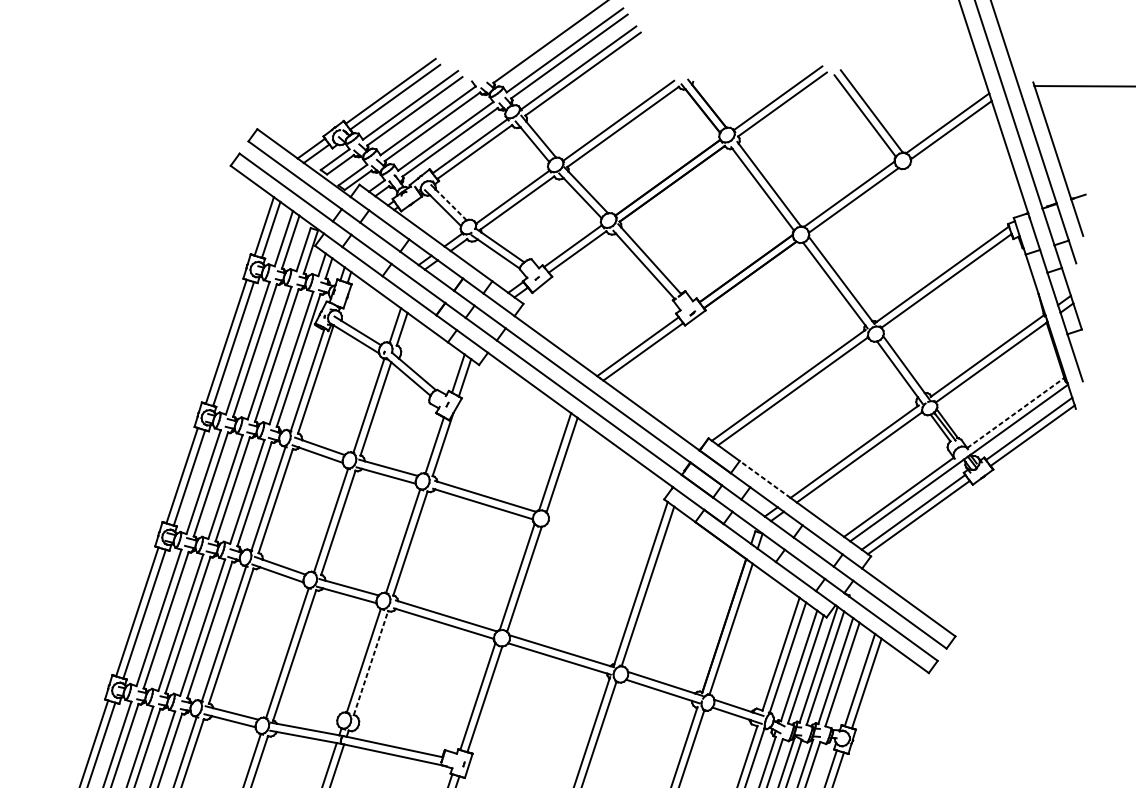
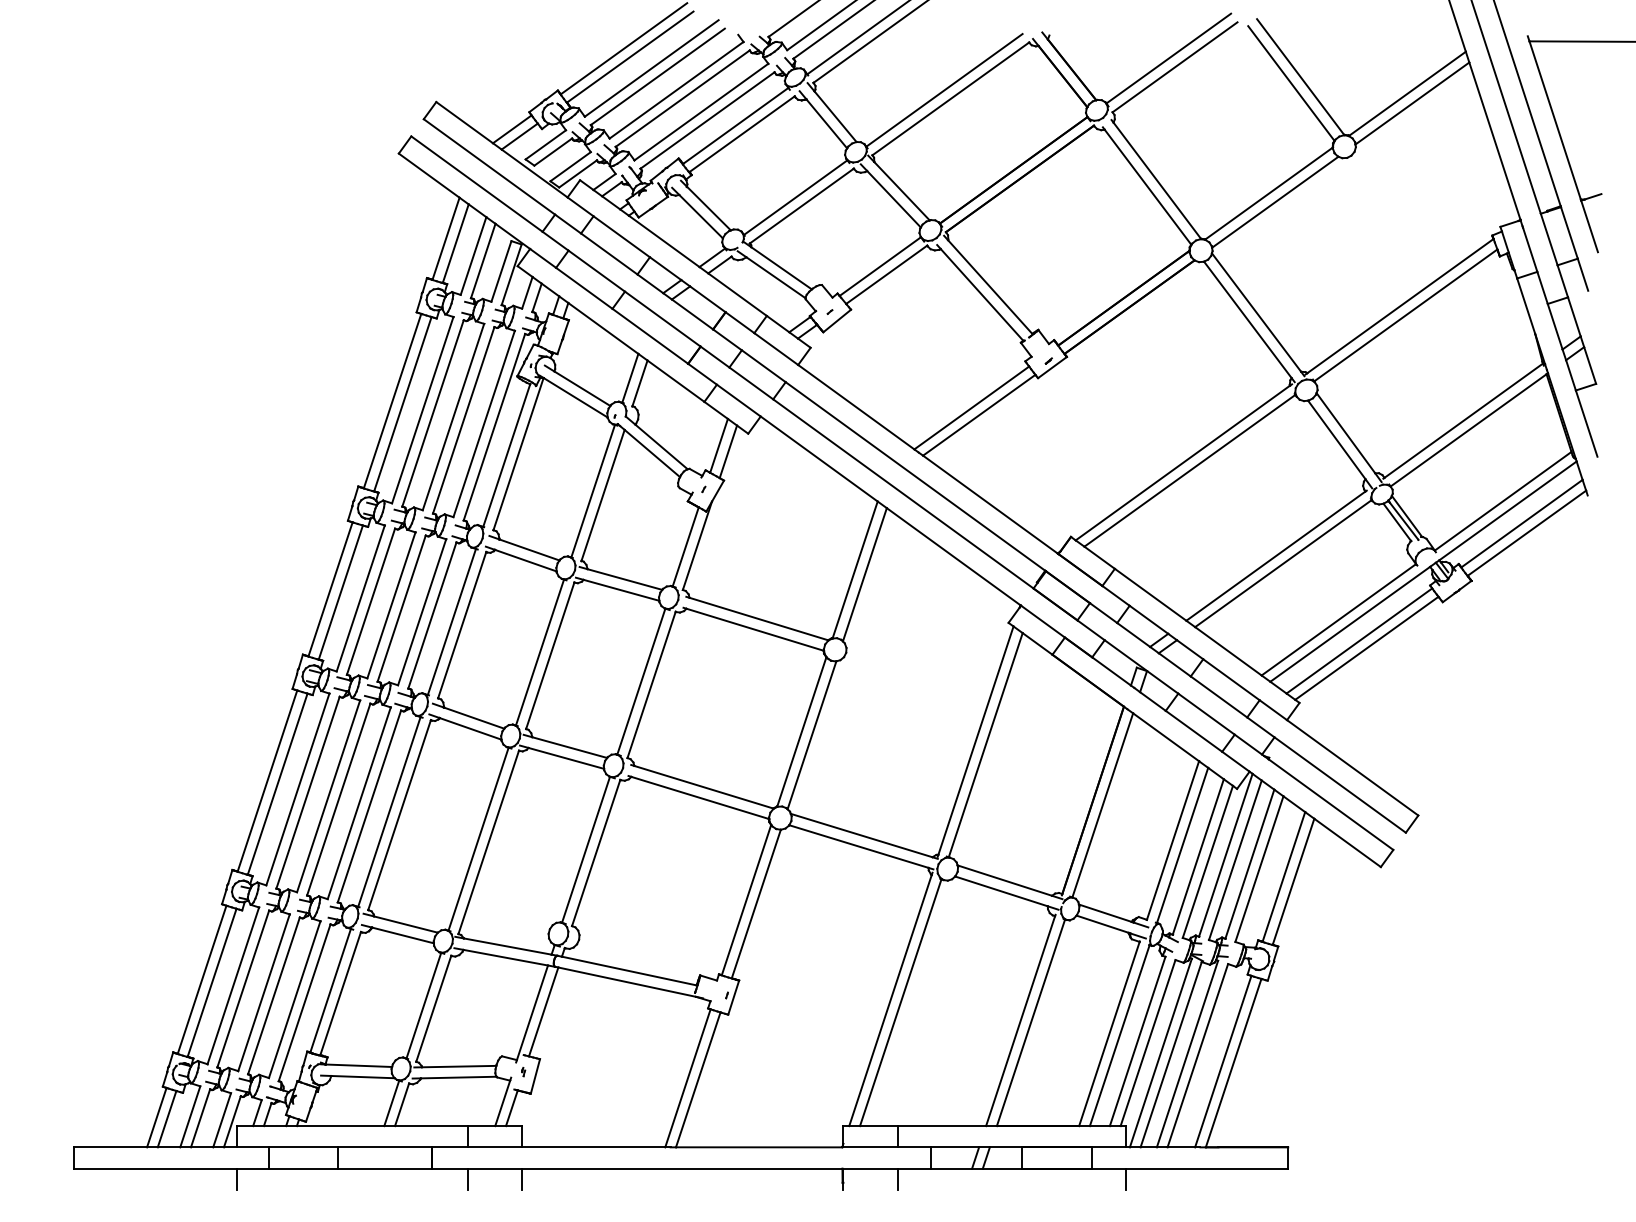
line: (451, 204) -> (709, 208), dashed -> solid
line: (1016, 412) -> (1503, 500), dashed -> solid
line: (765, 479) -> (1150, 594), dashed -> solid
line: (371, 663) -> (596, 853), dashed -> solid

